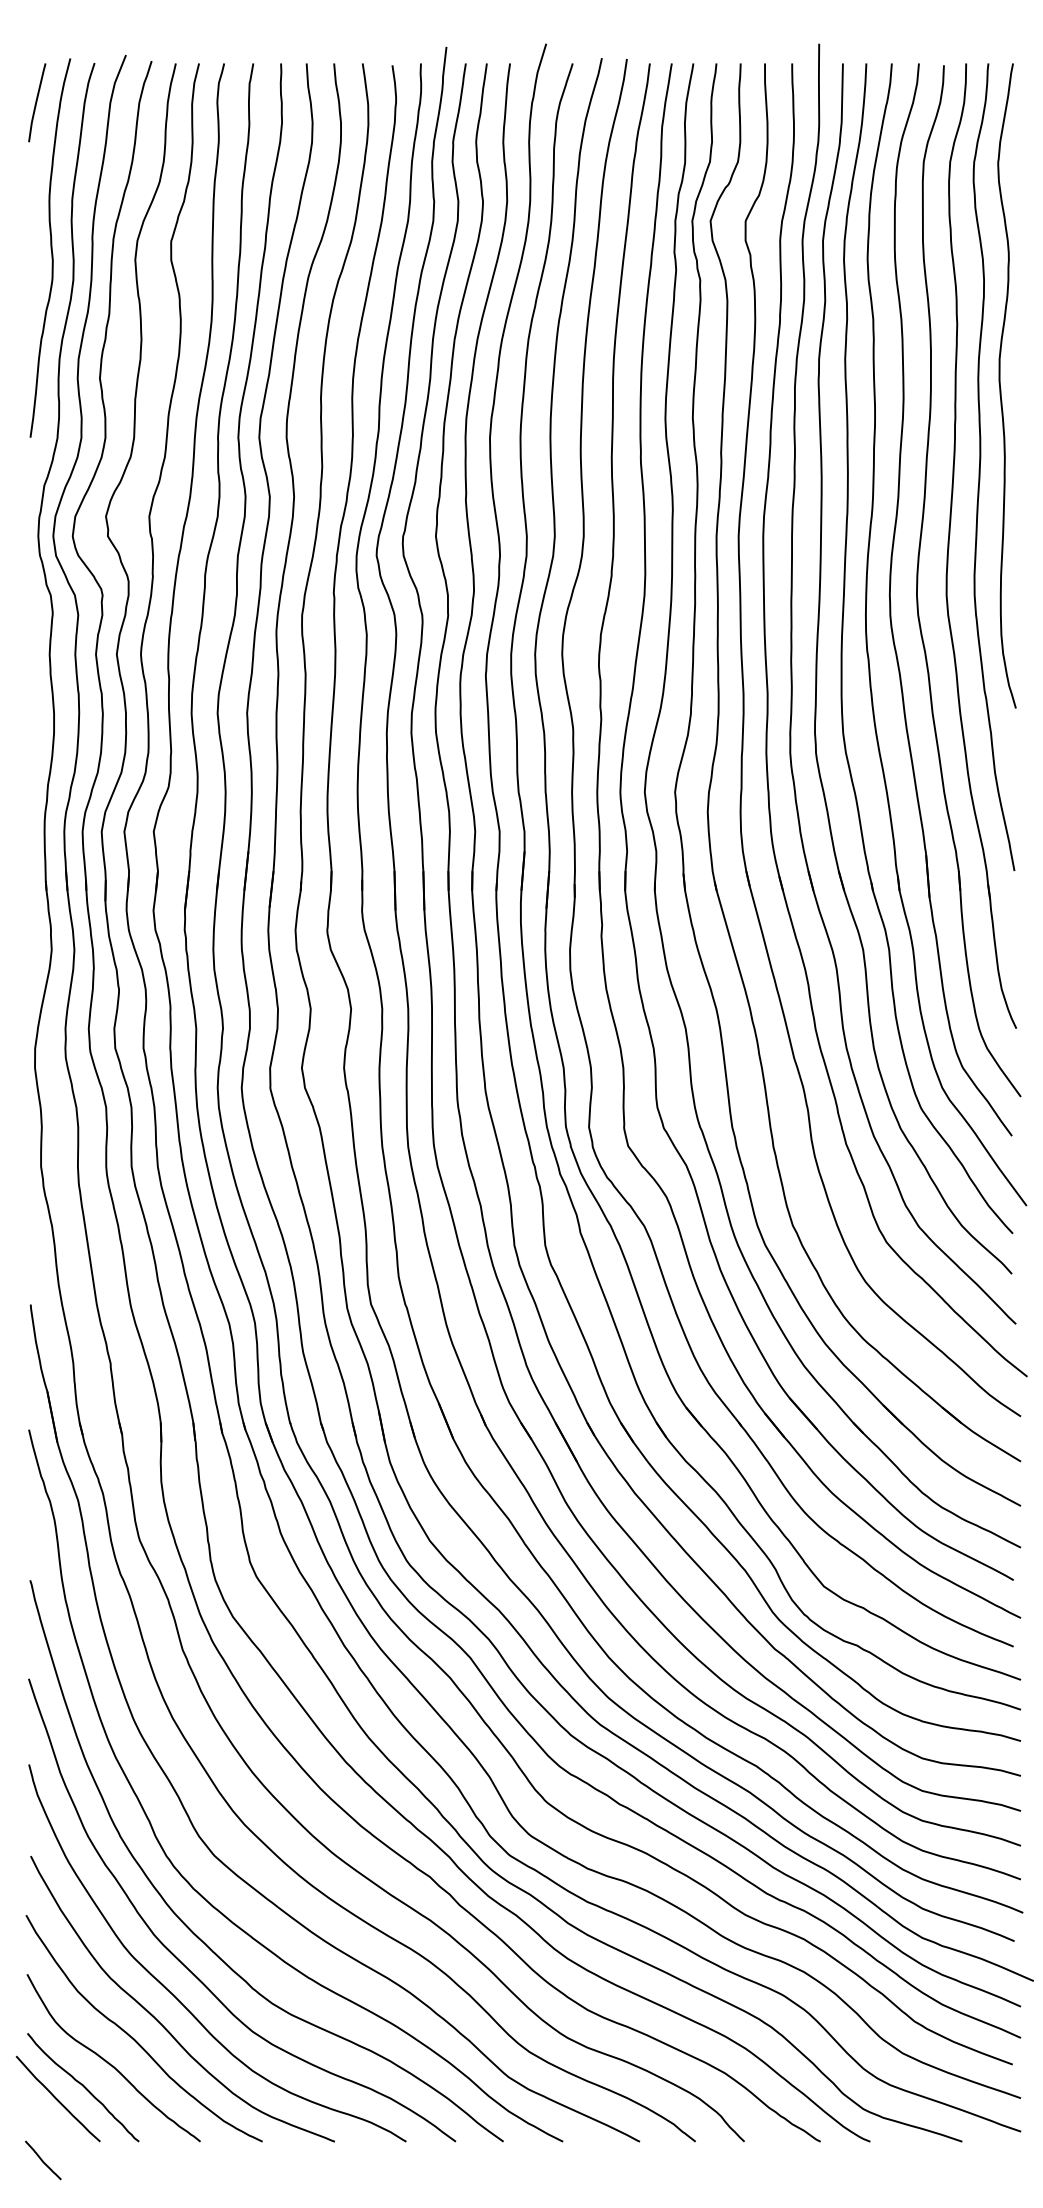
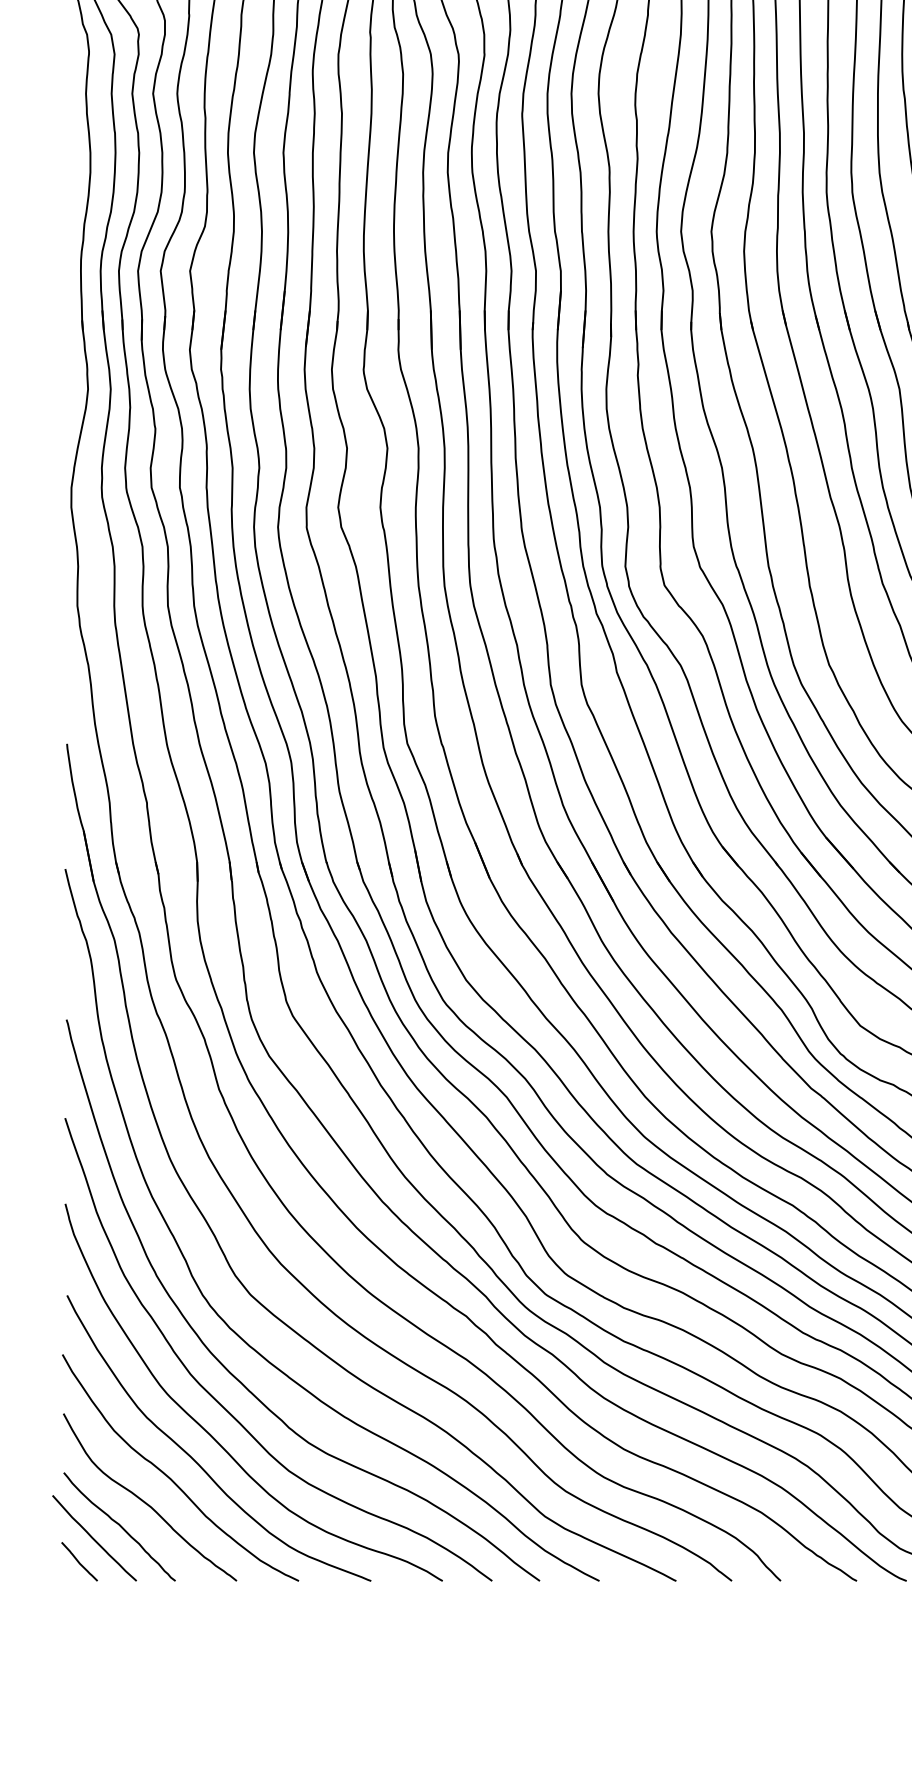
line: (43, 2160) -> (79, 1561), moved

